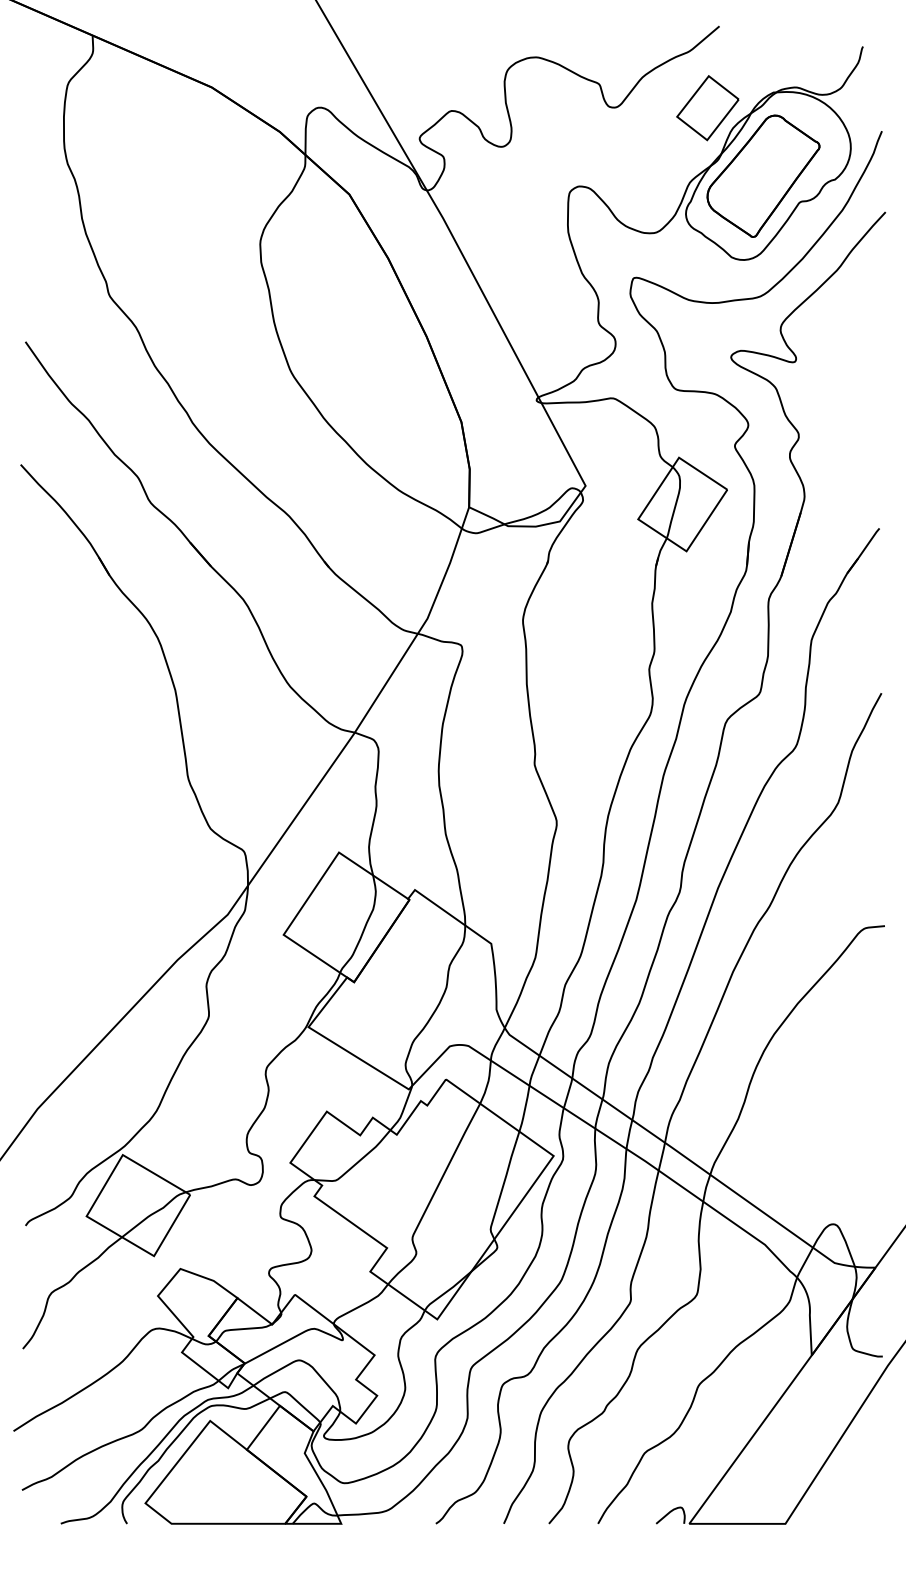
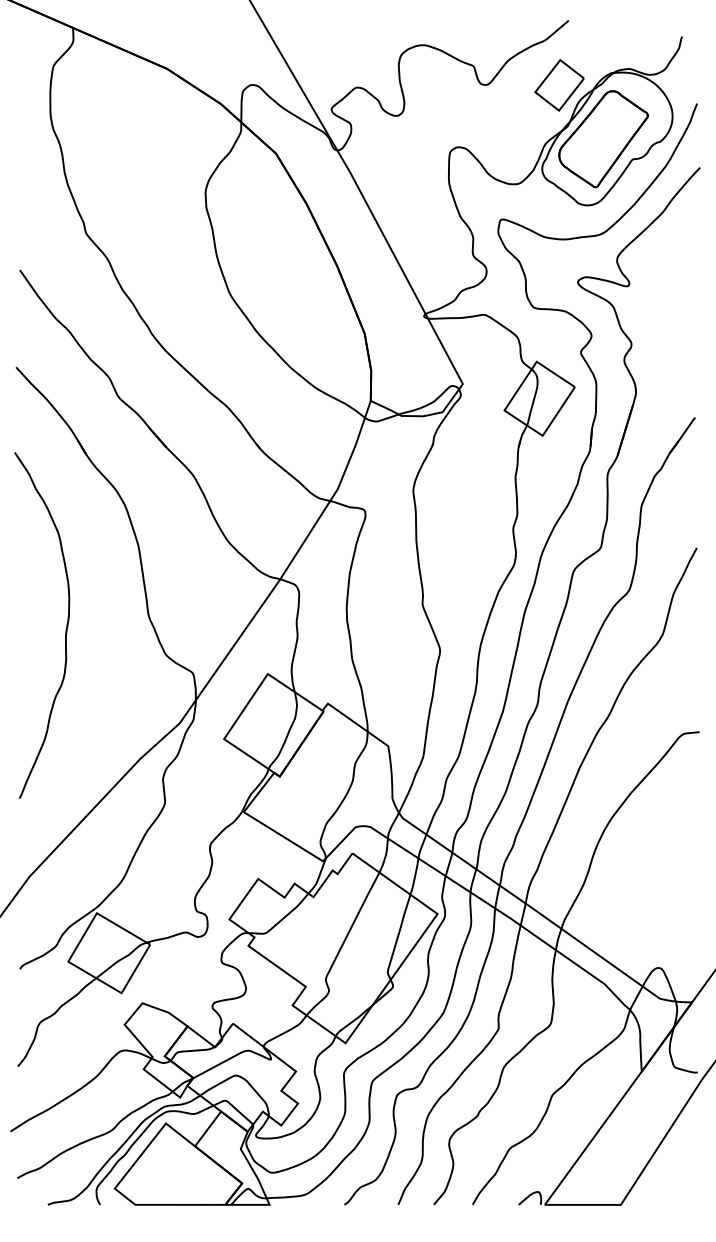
curve: (83, 796) -> (65, 629), added

